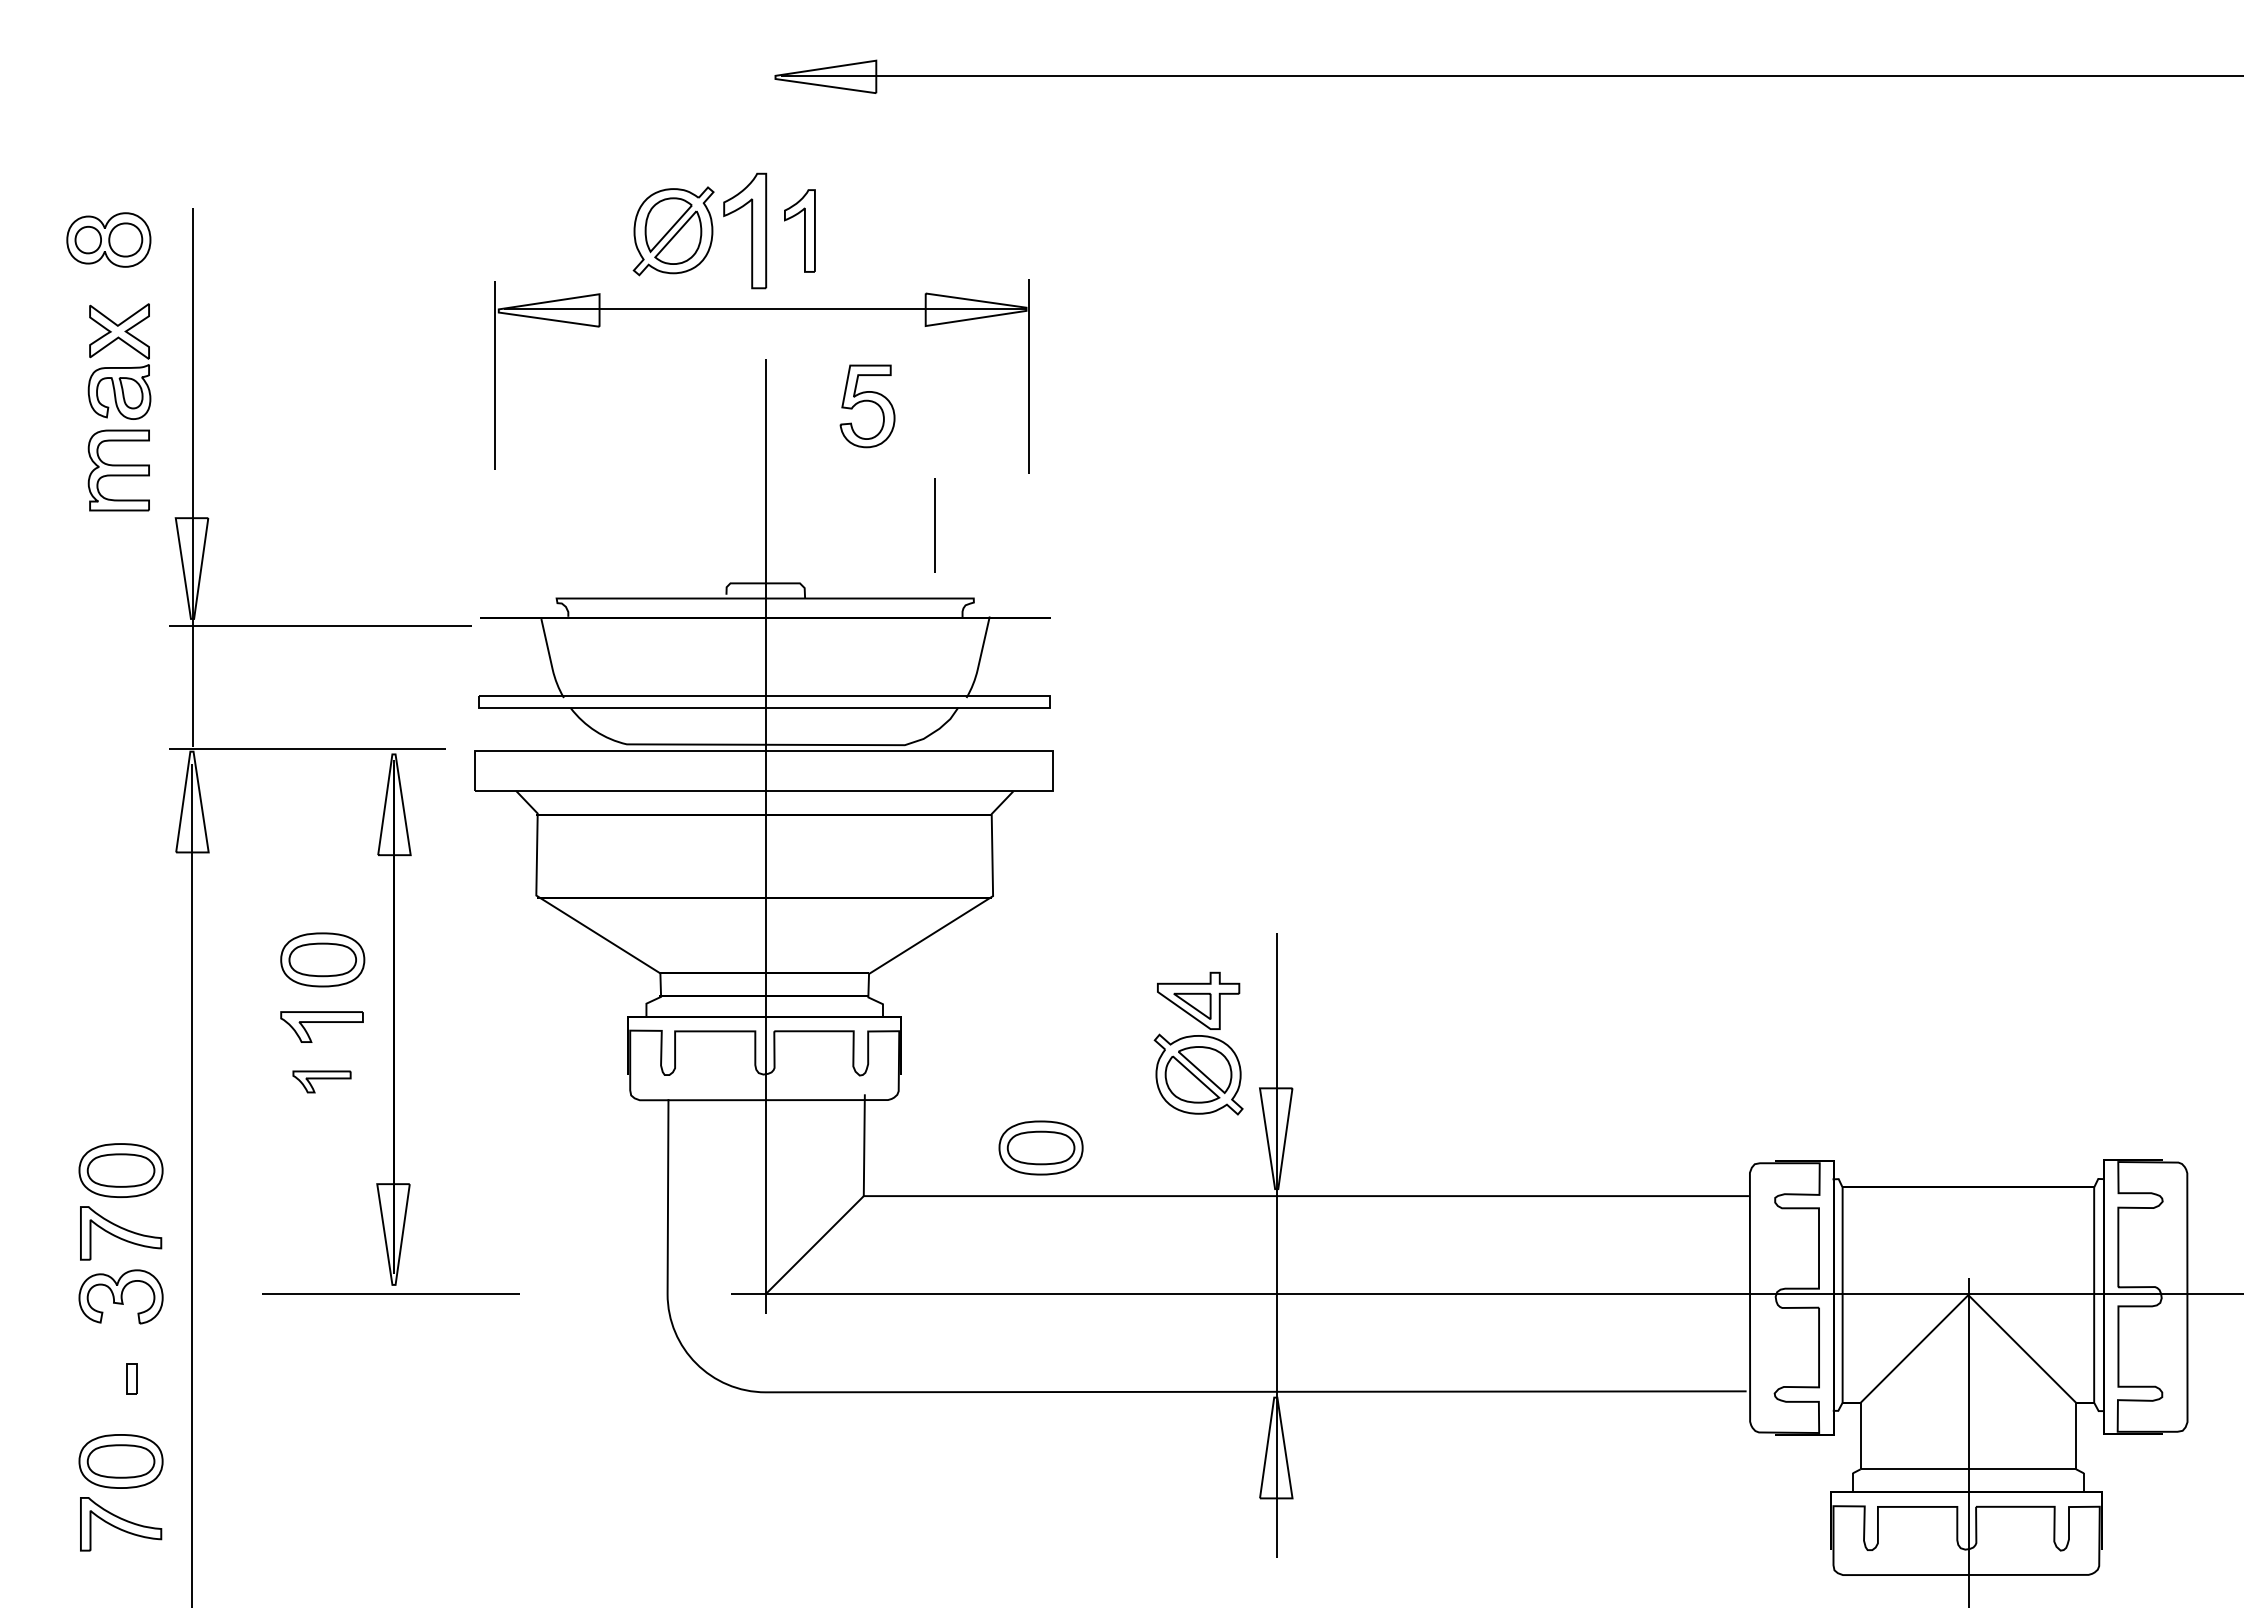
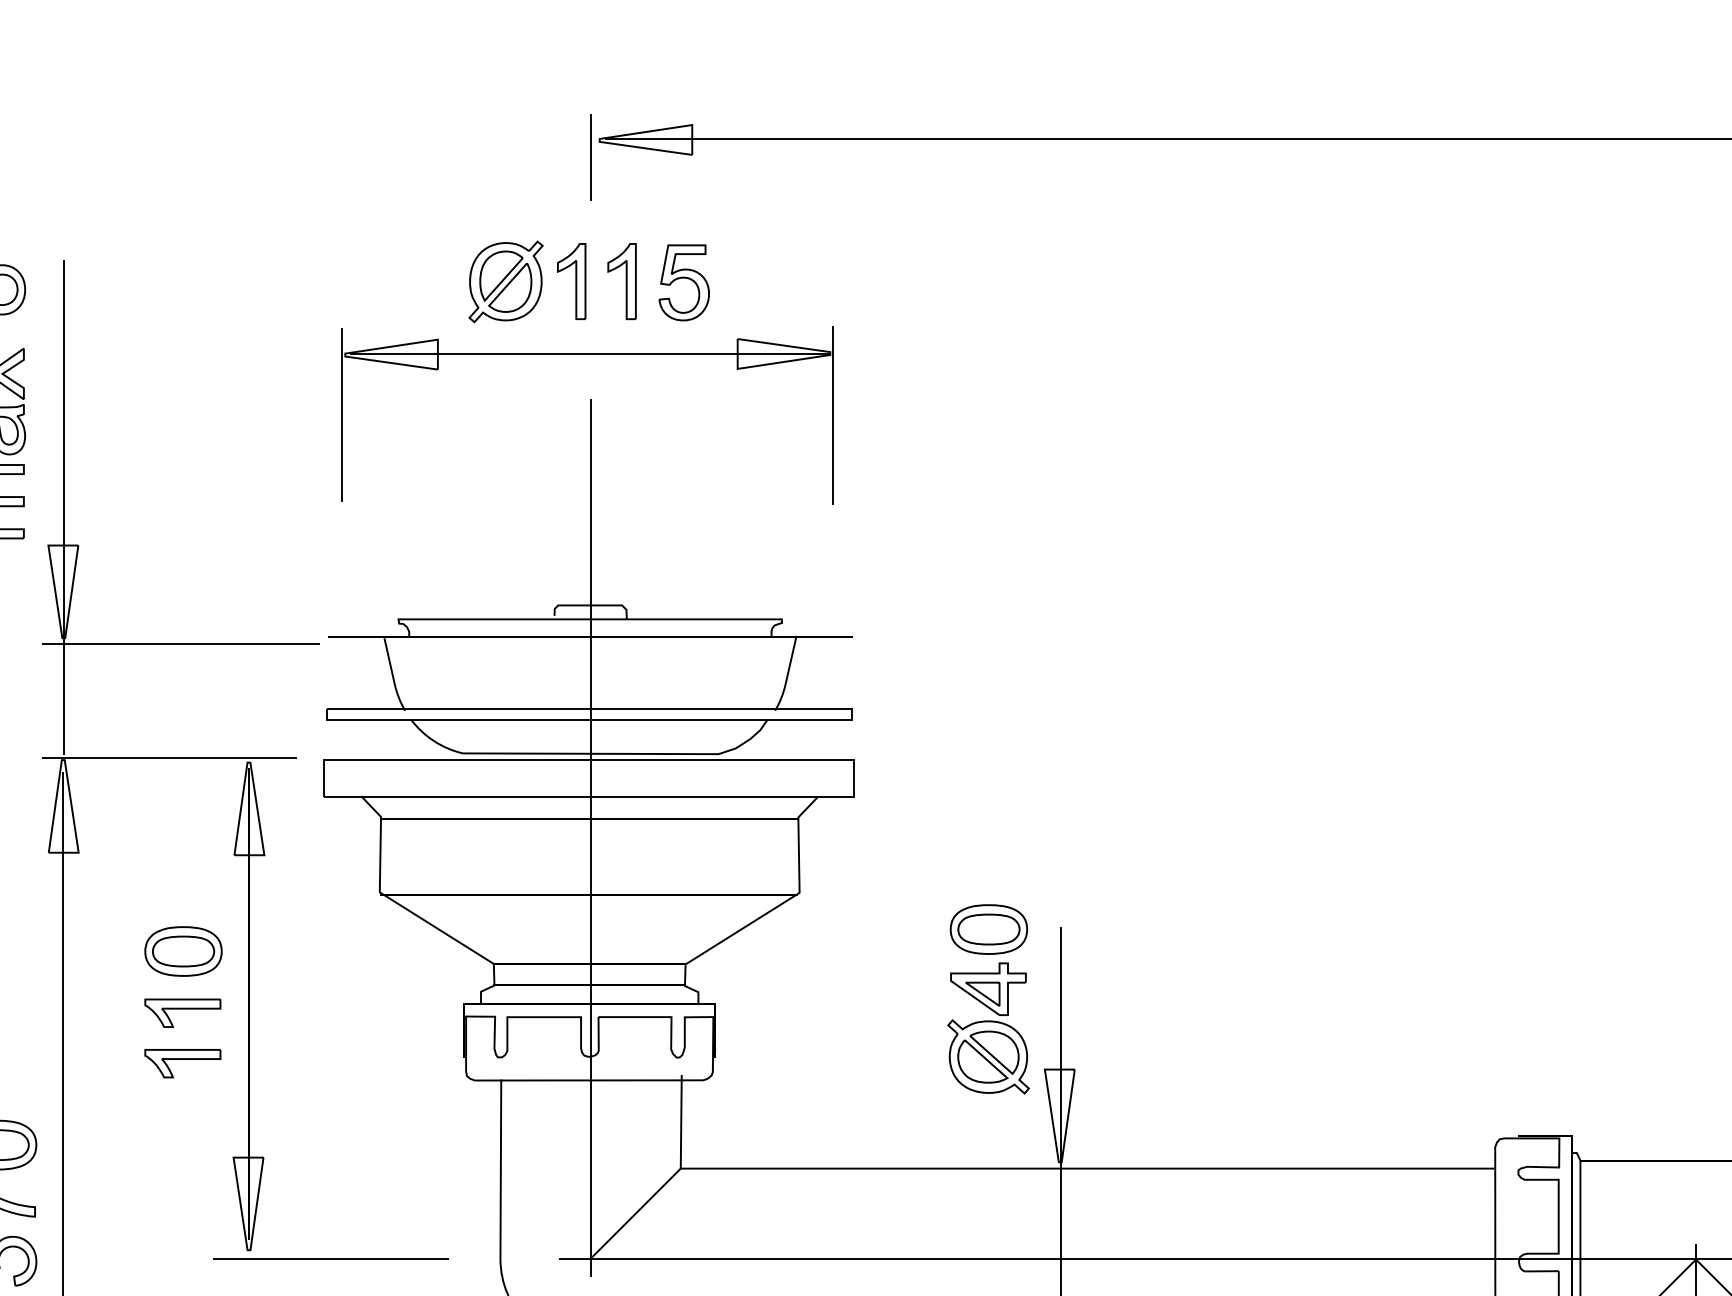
part: (744, 230) -> (571, 281), size x0.71
part: (867, 406) -> (684, 282), moved
line: (934, 525) -> (590, 157), moved
part: (321, 1081) -> (182, 1063), size x1.43
part: (1040, 1147) -> (988, 929), moved
line: (390, 1293) -> (330, 1258), moved

